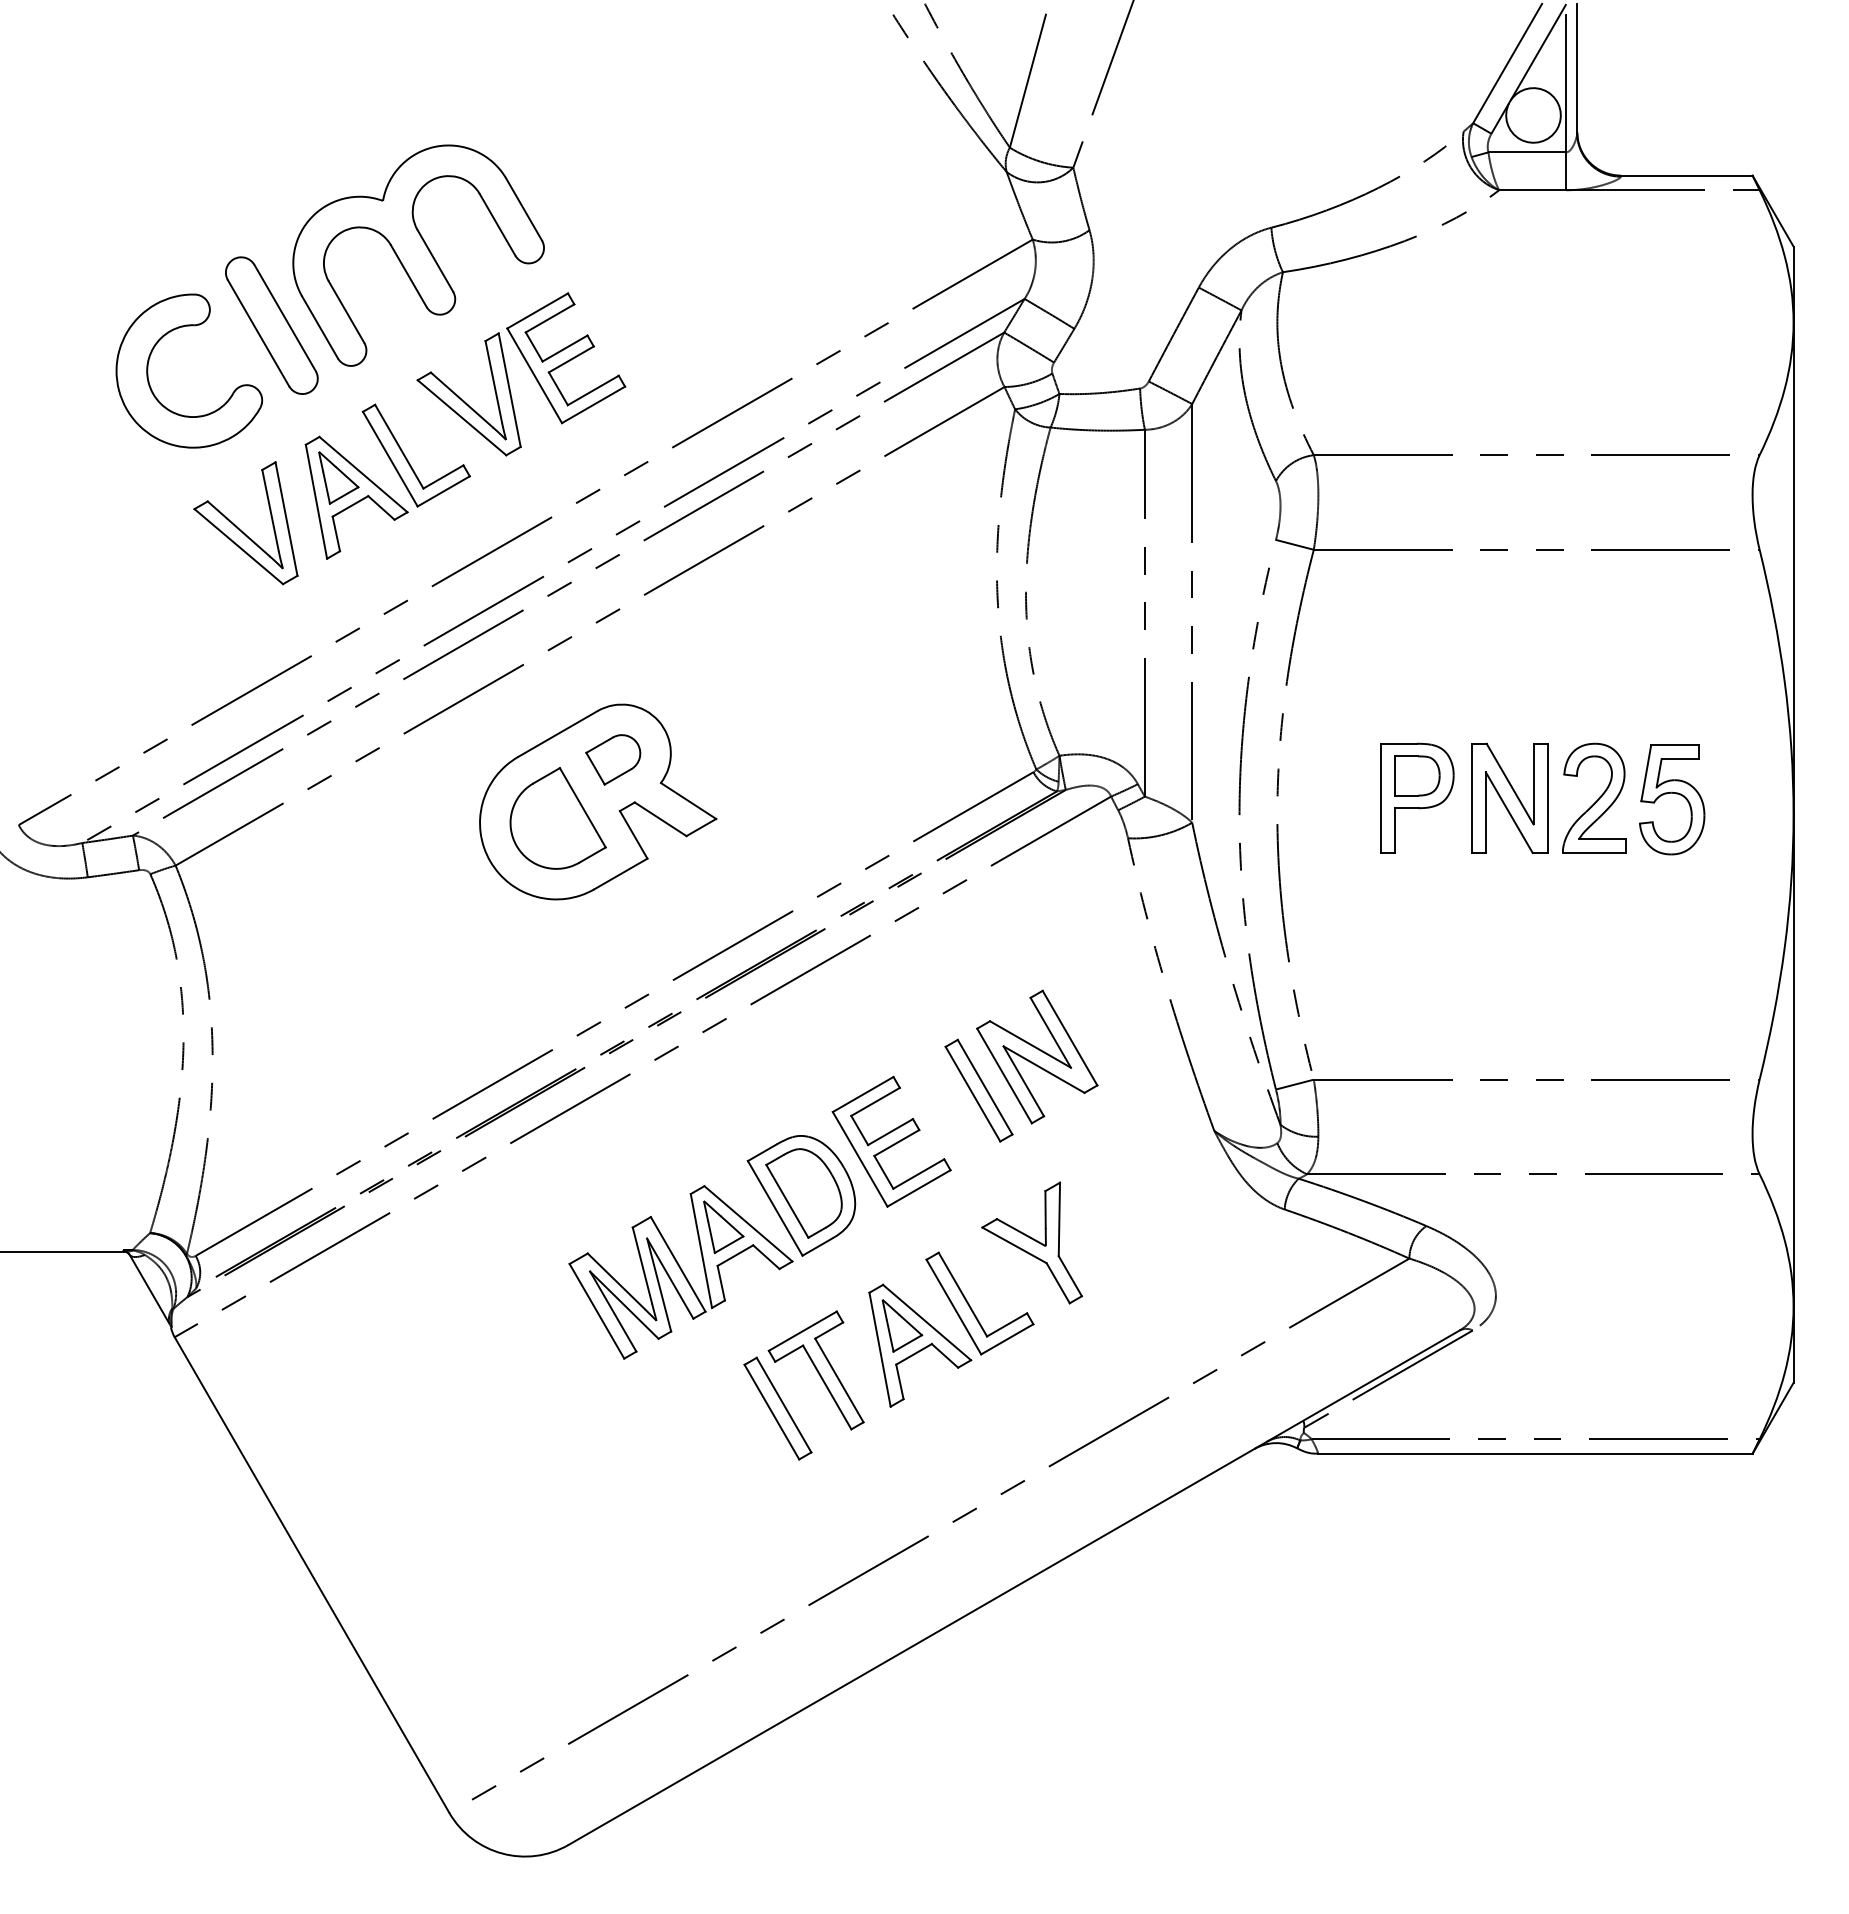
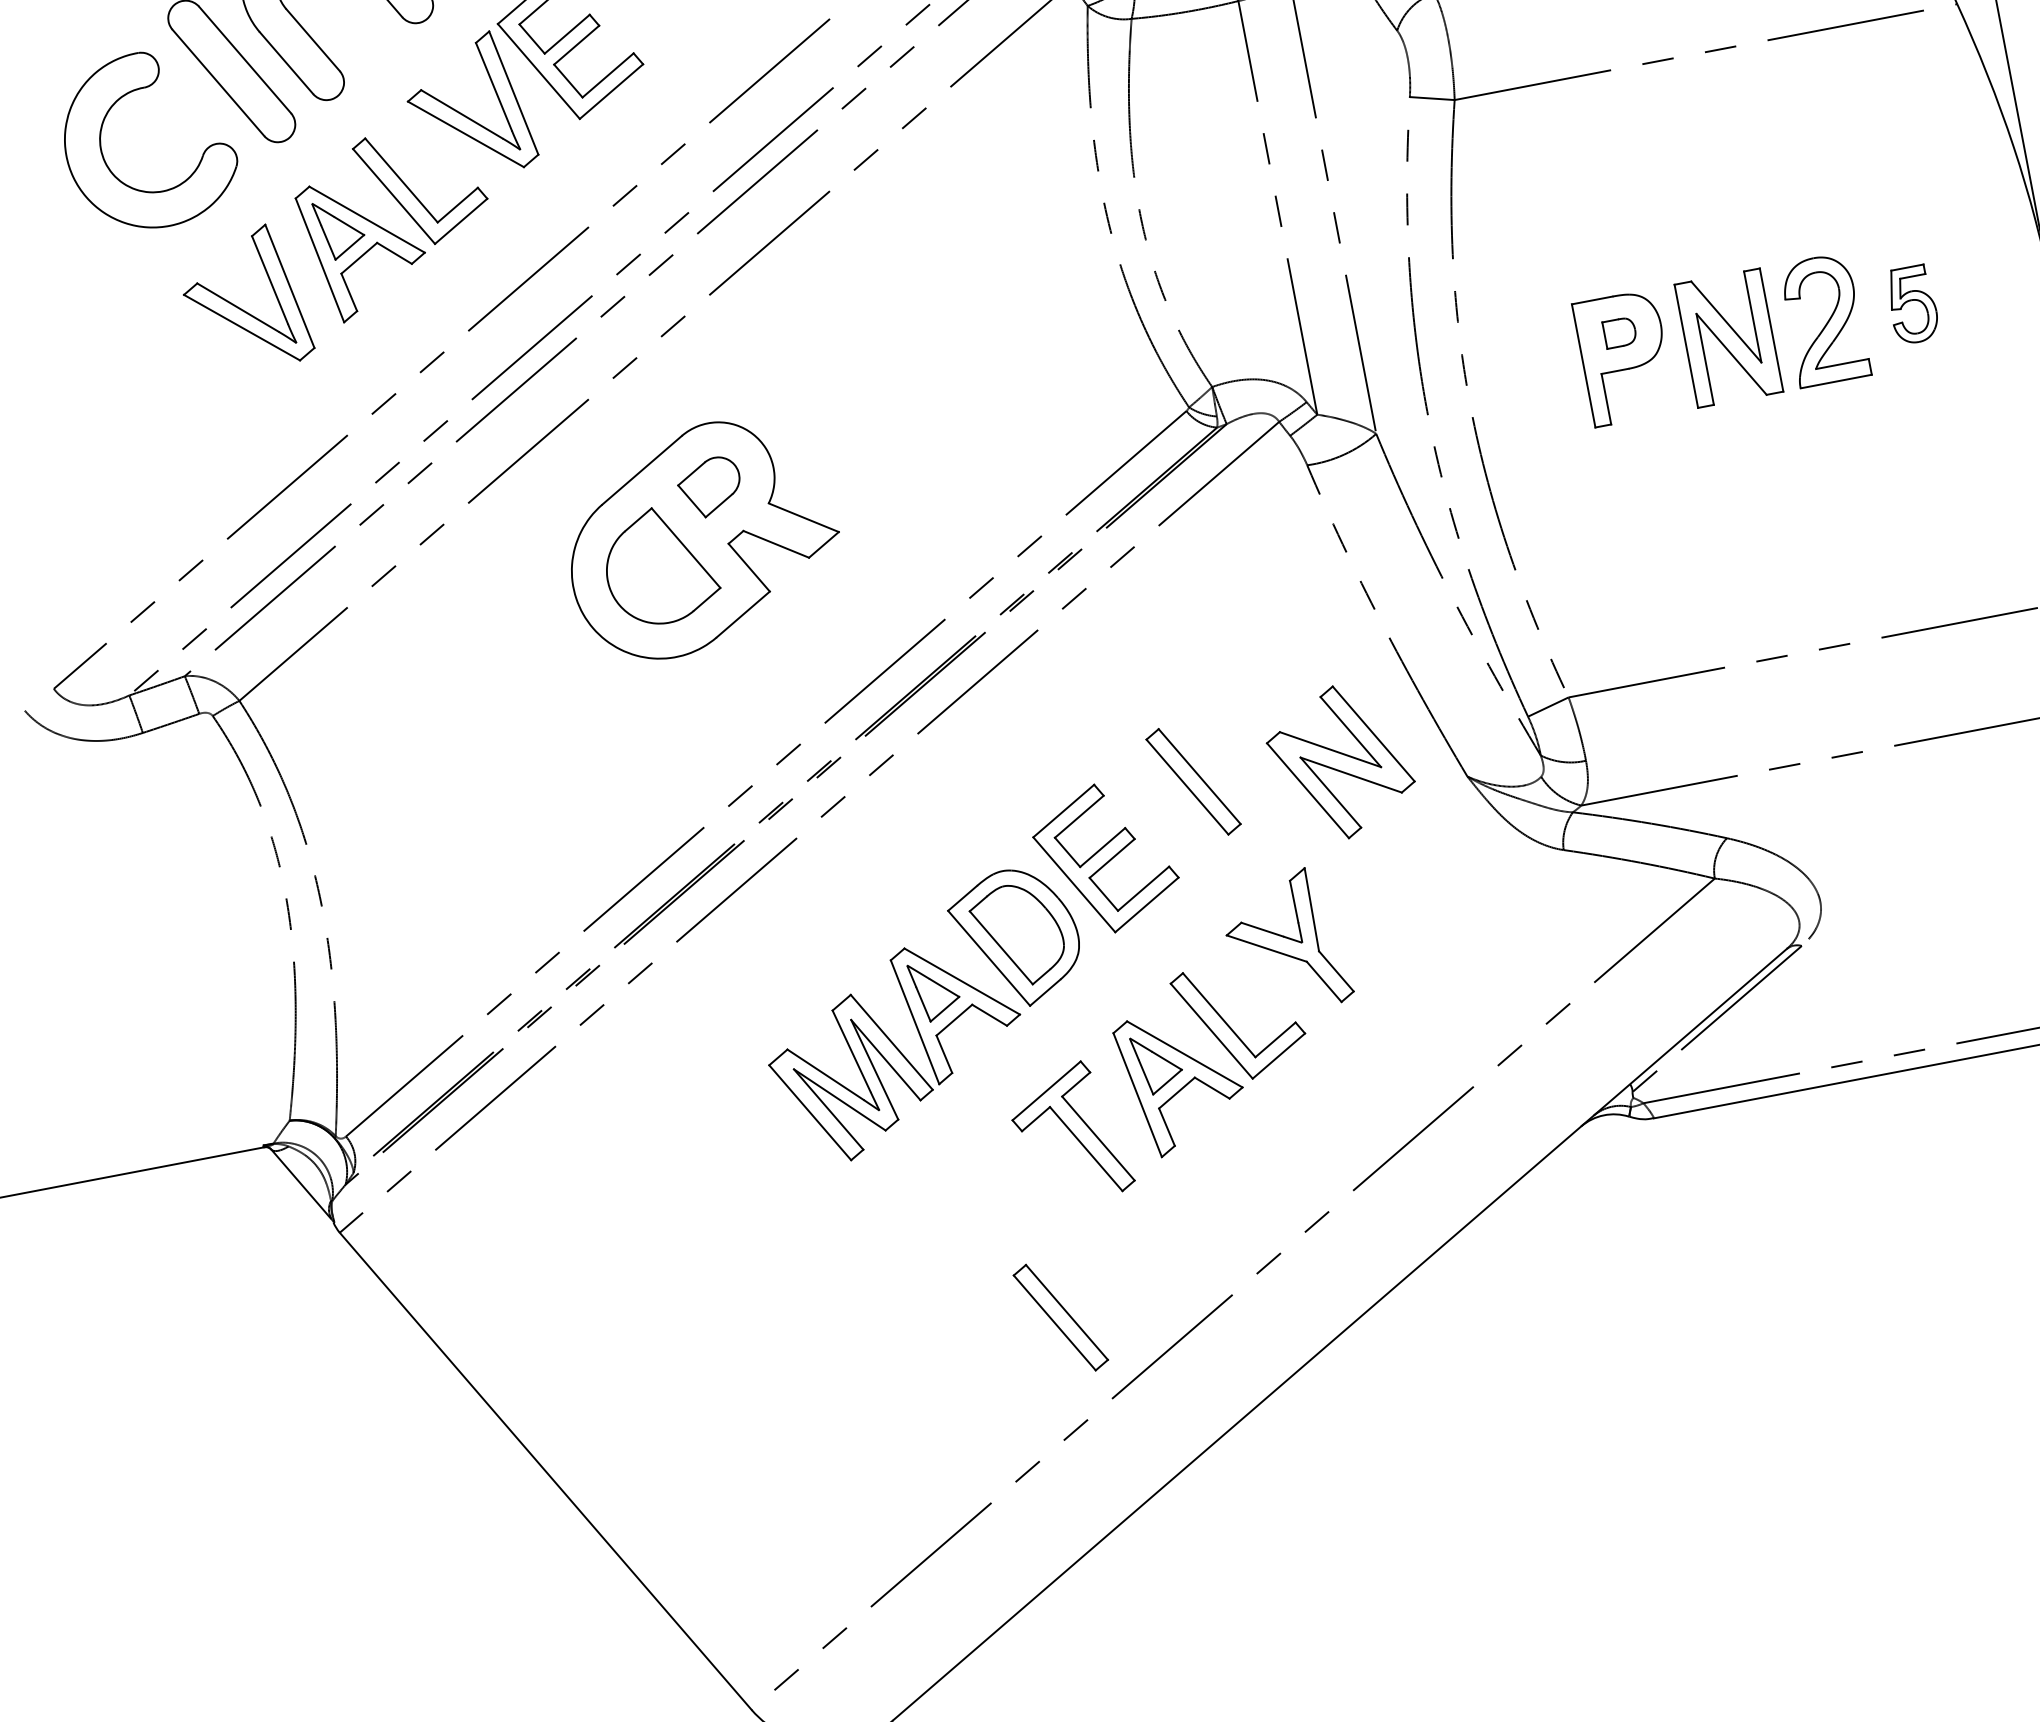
part: (1417, 775) -> (1620, 332), size x0.6
part: (1672, 799) -> (1912, 304), size x0.6
part: (1037, 1056) -> (1340, 761), moved
part: (777, 1408) -> (1060, 1317), moved

